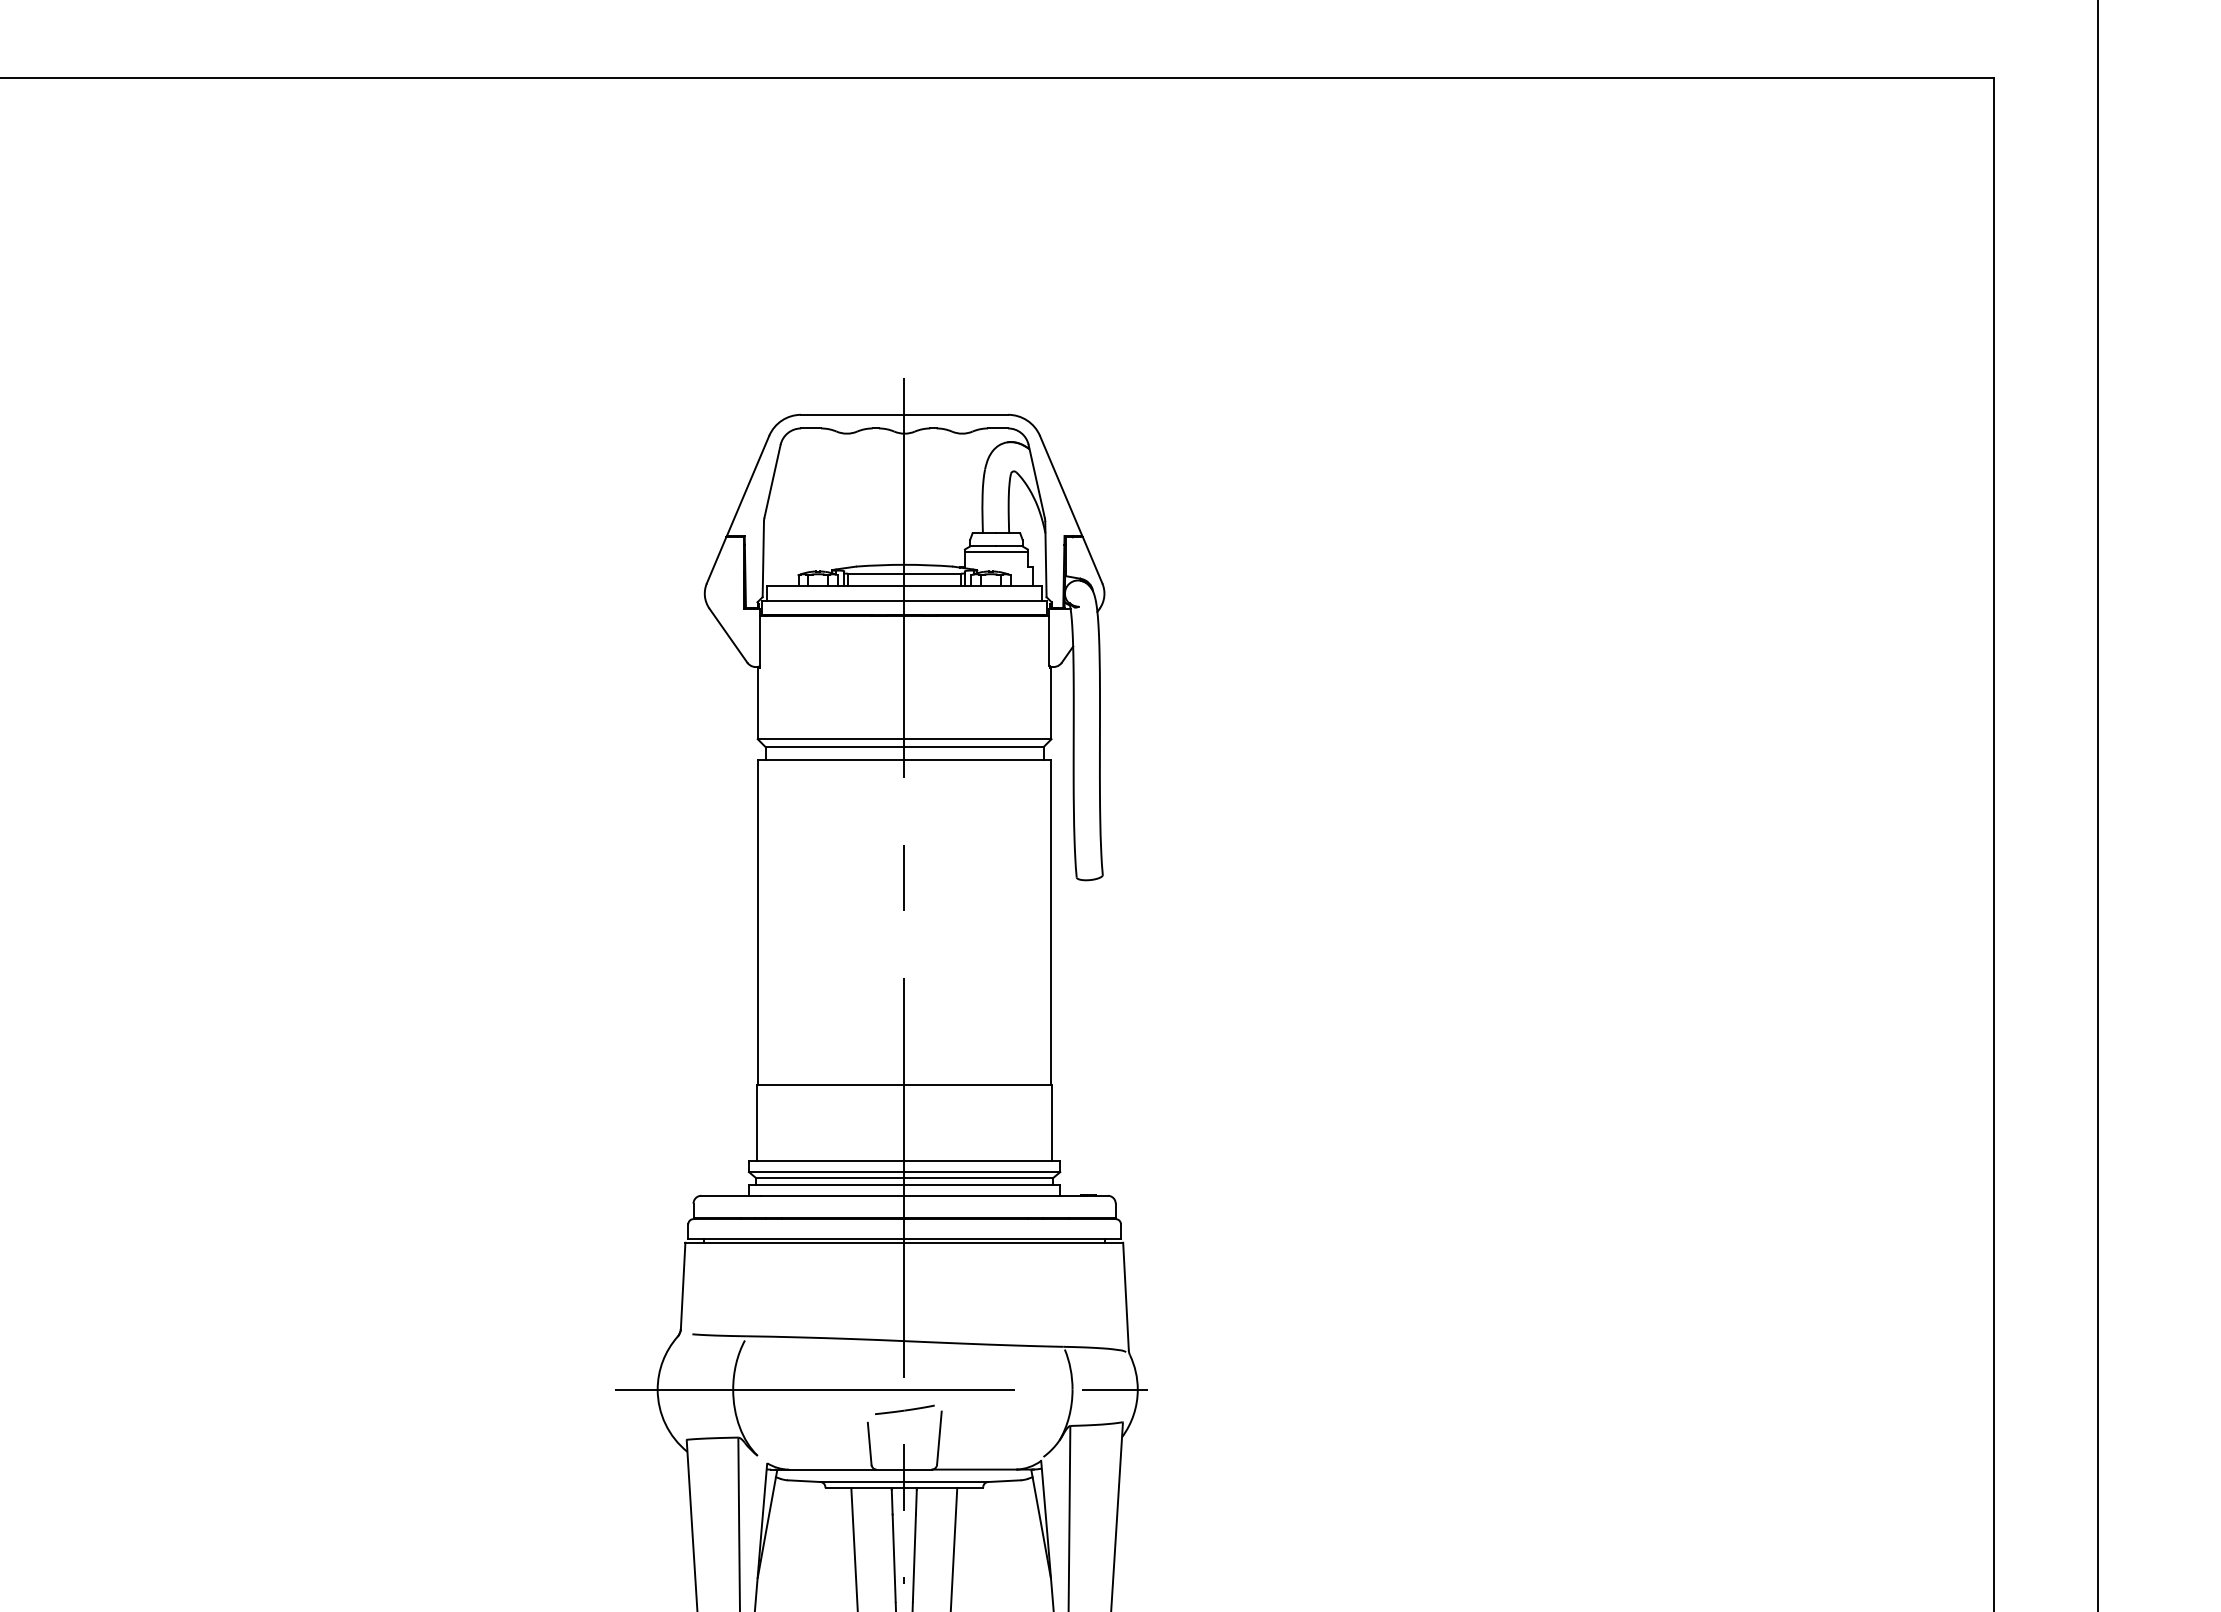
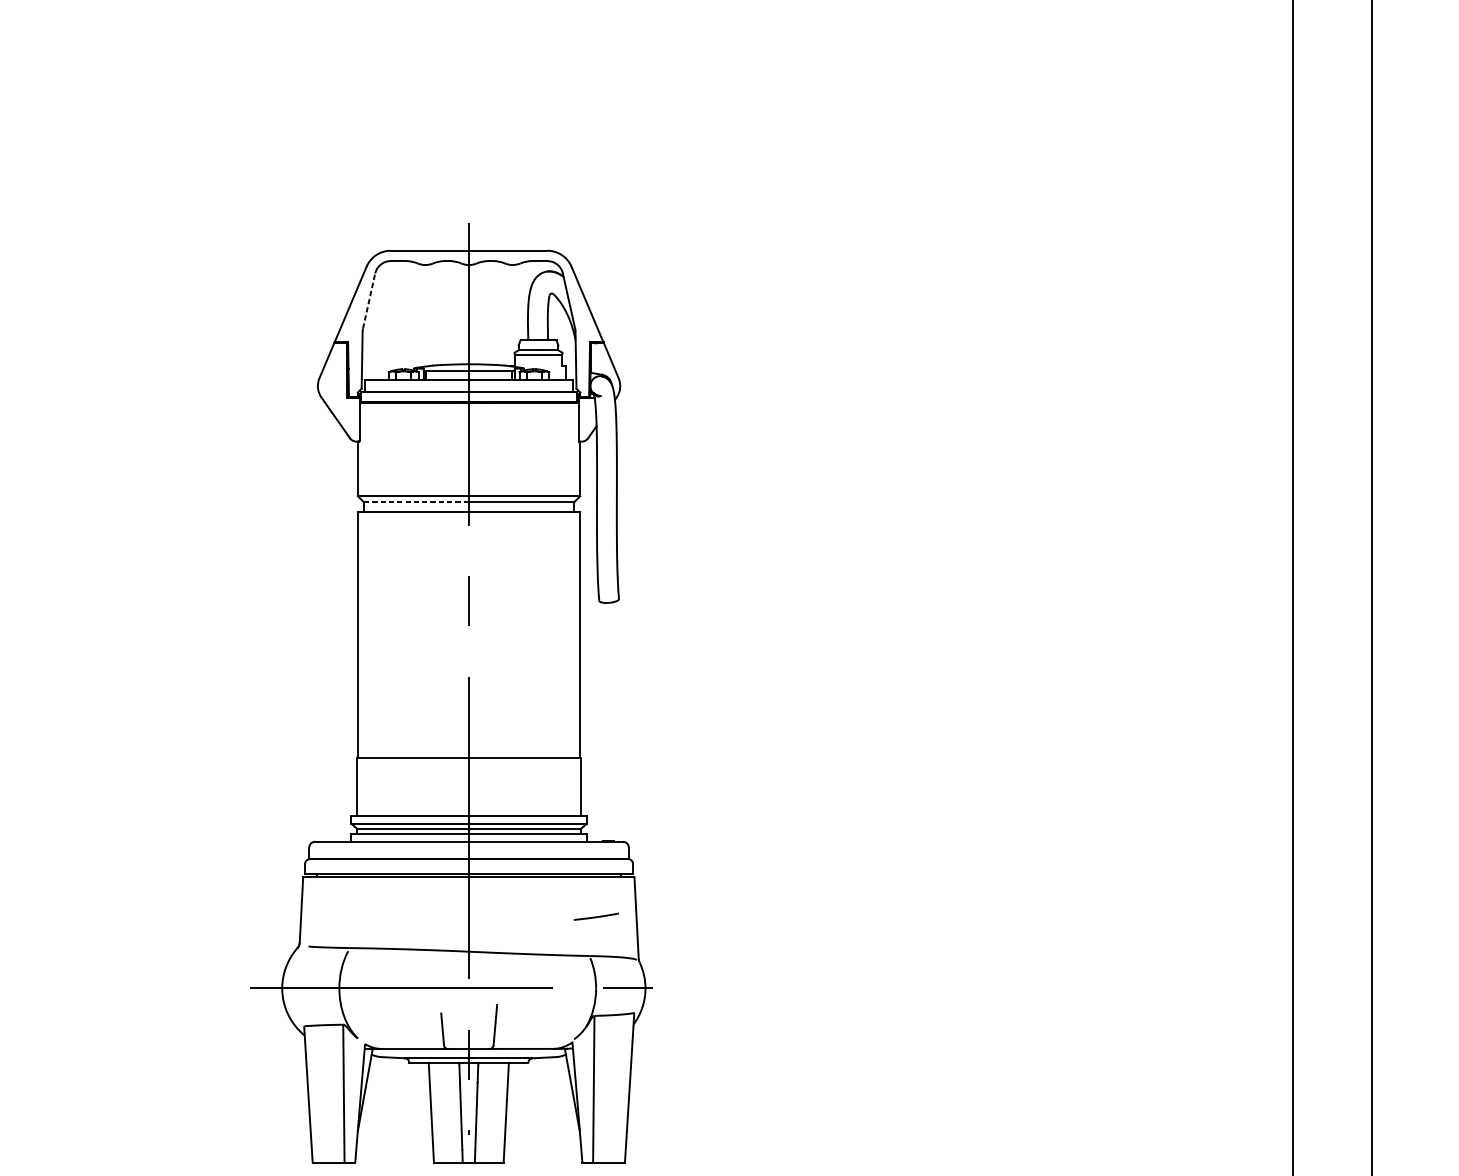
line: (772, 480) -> (369, 300), solid -> dashed
line: (834, 747) -> (416, 502), solid -> dashed
line: (904, 1409) -> (596, 916), moved

